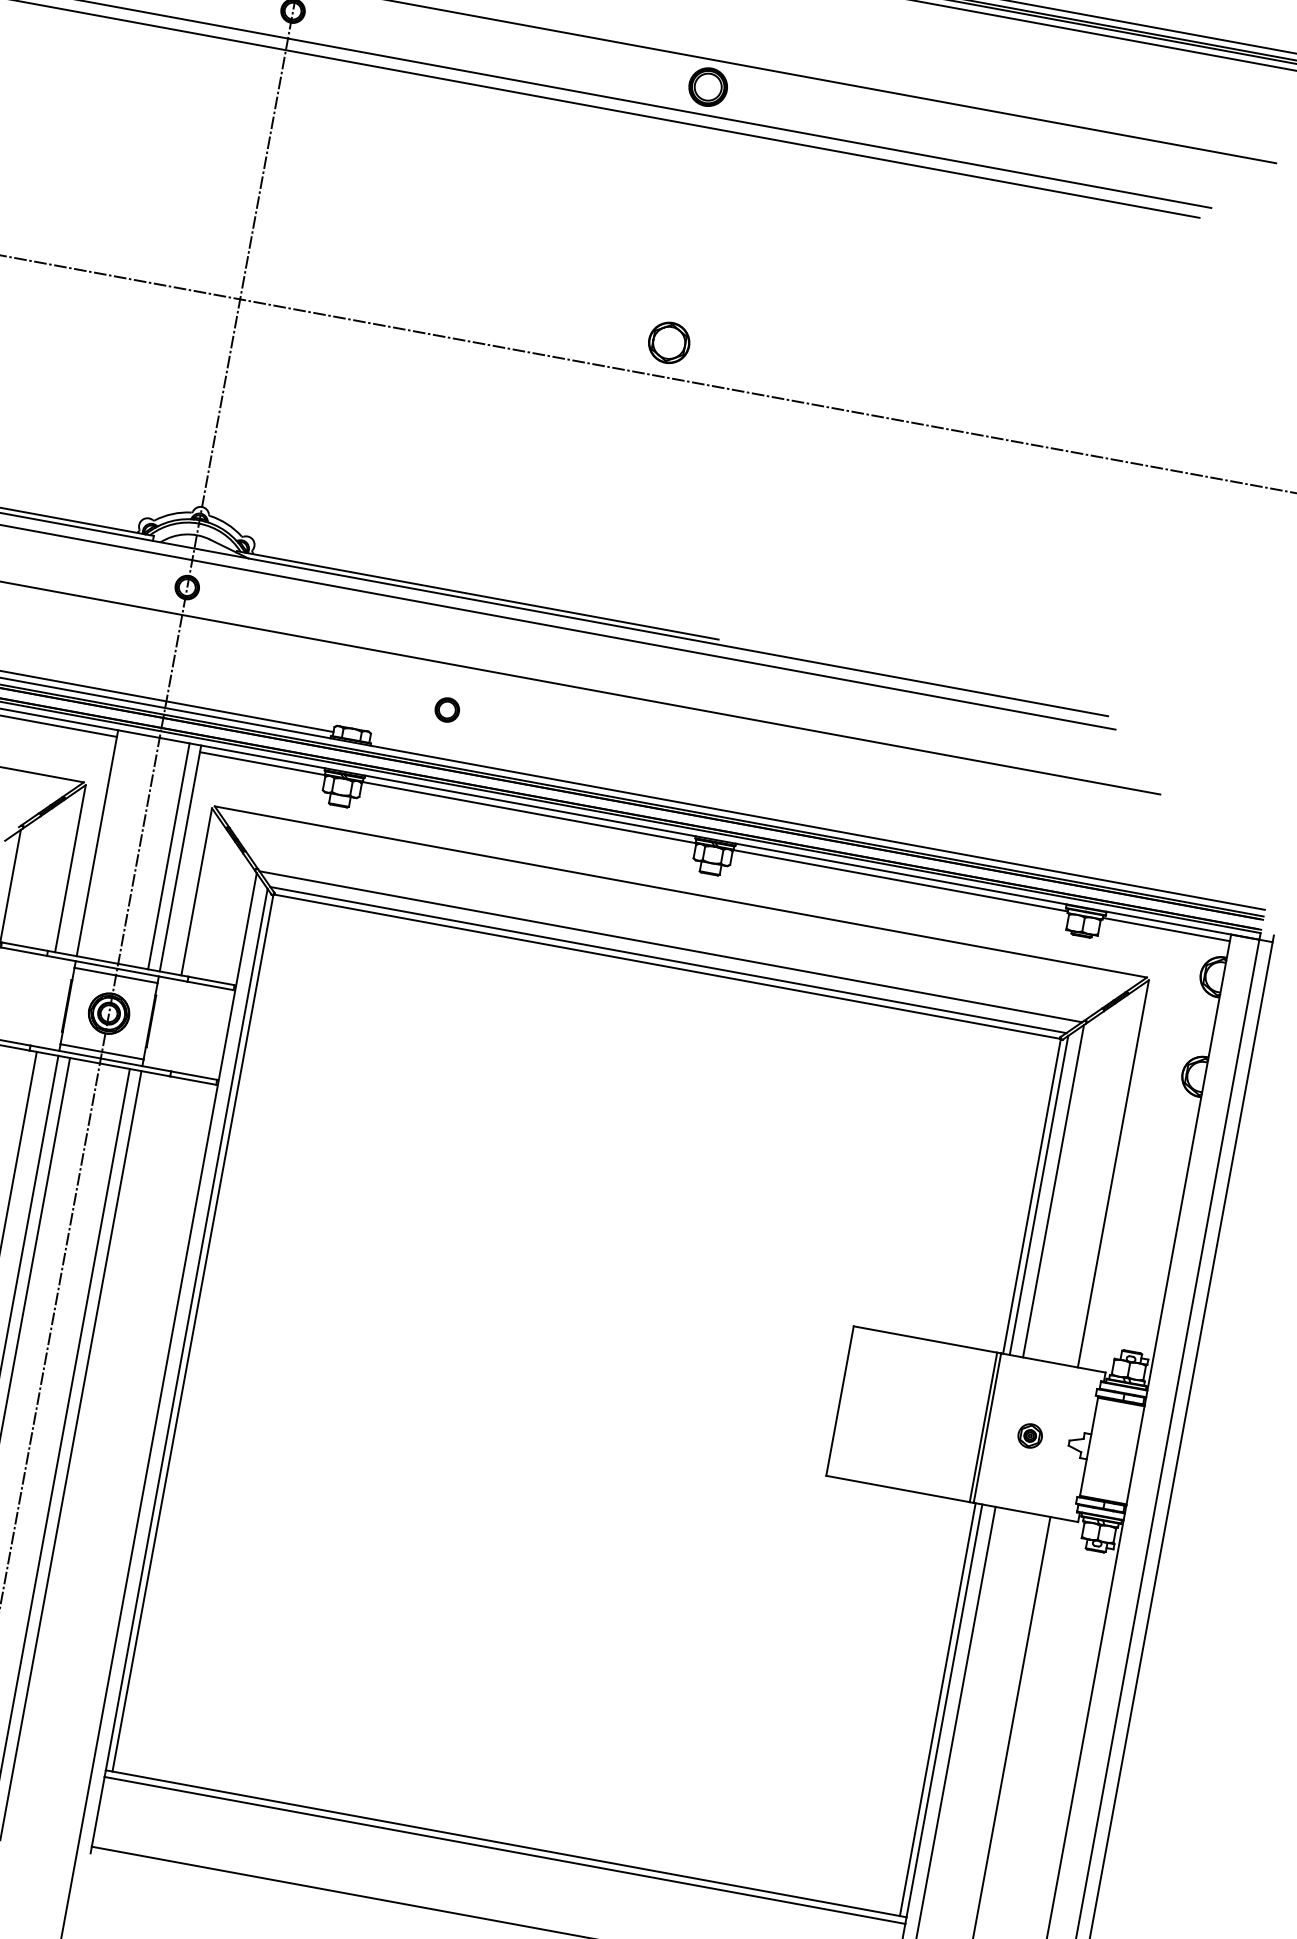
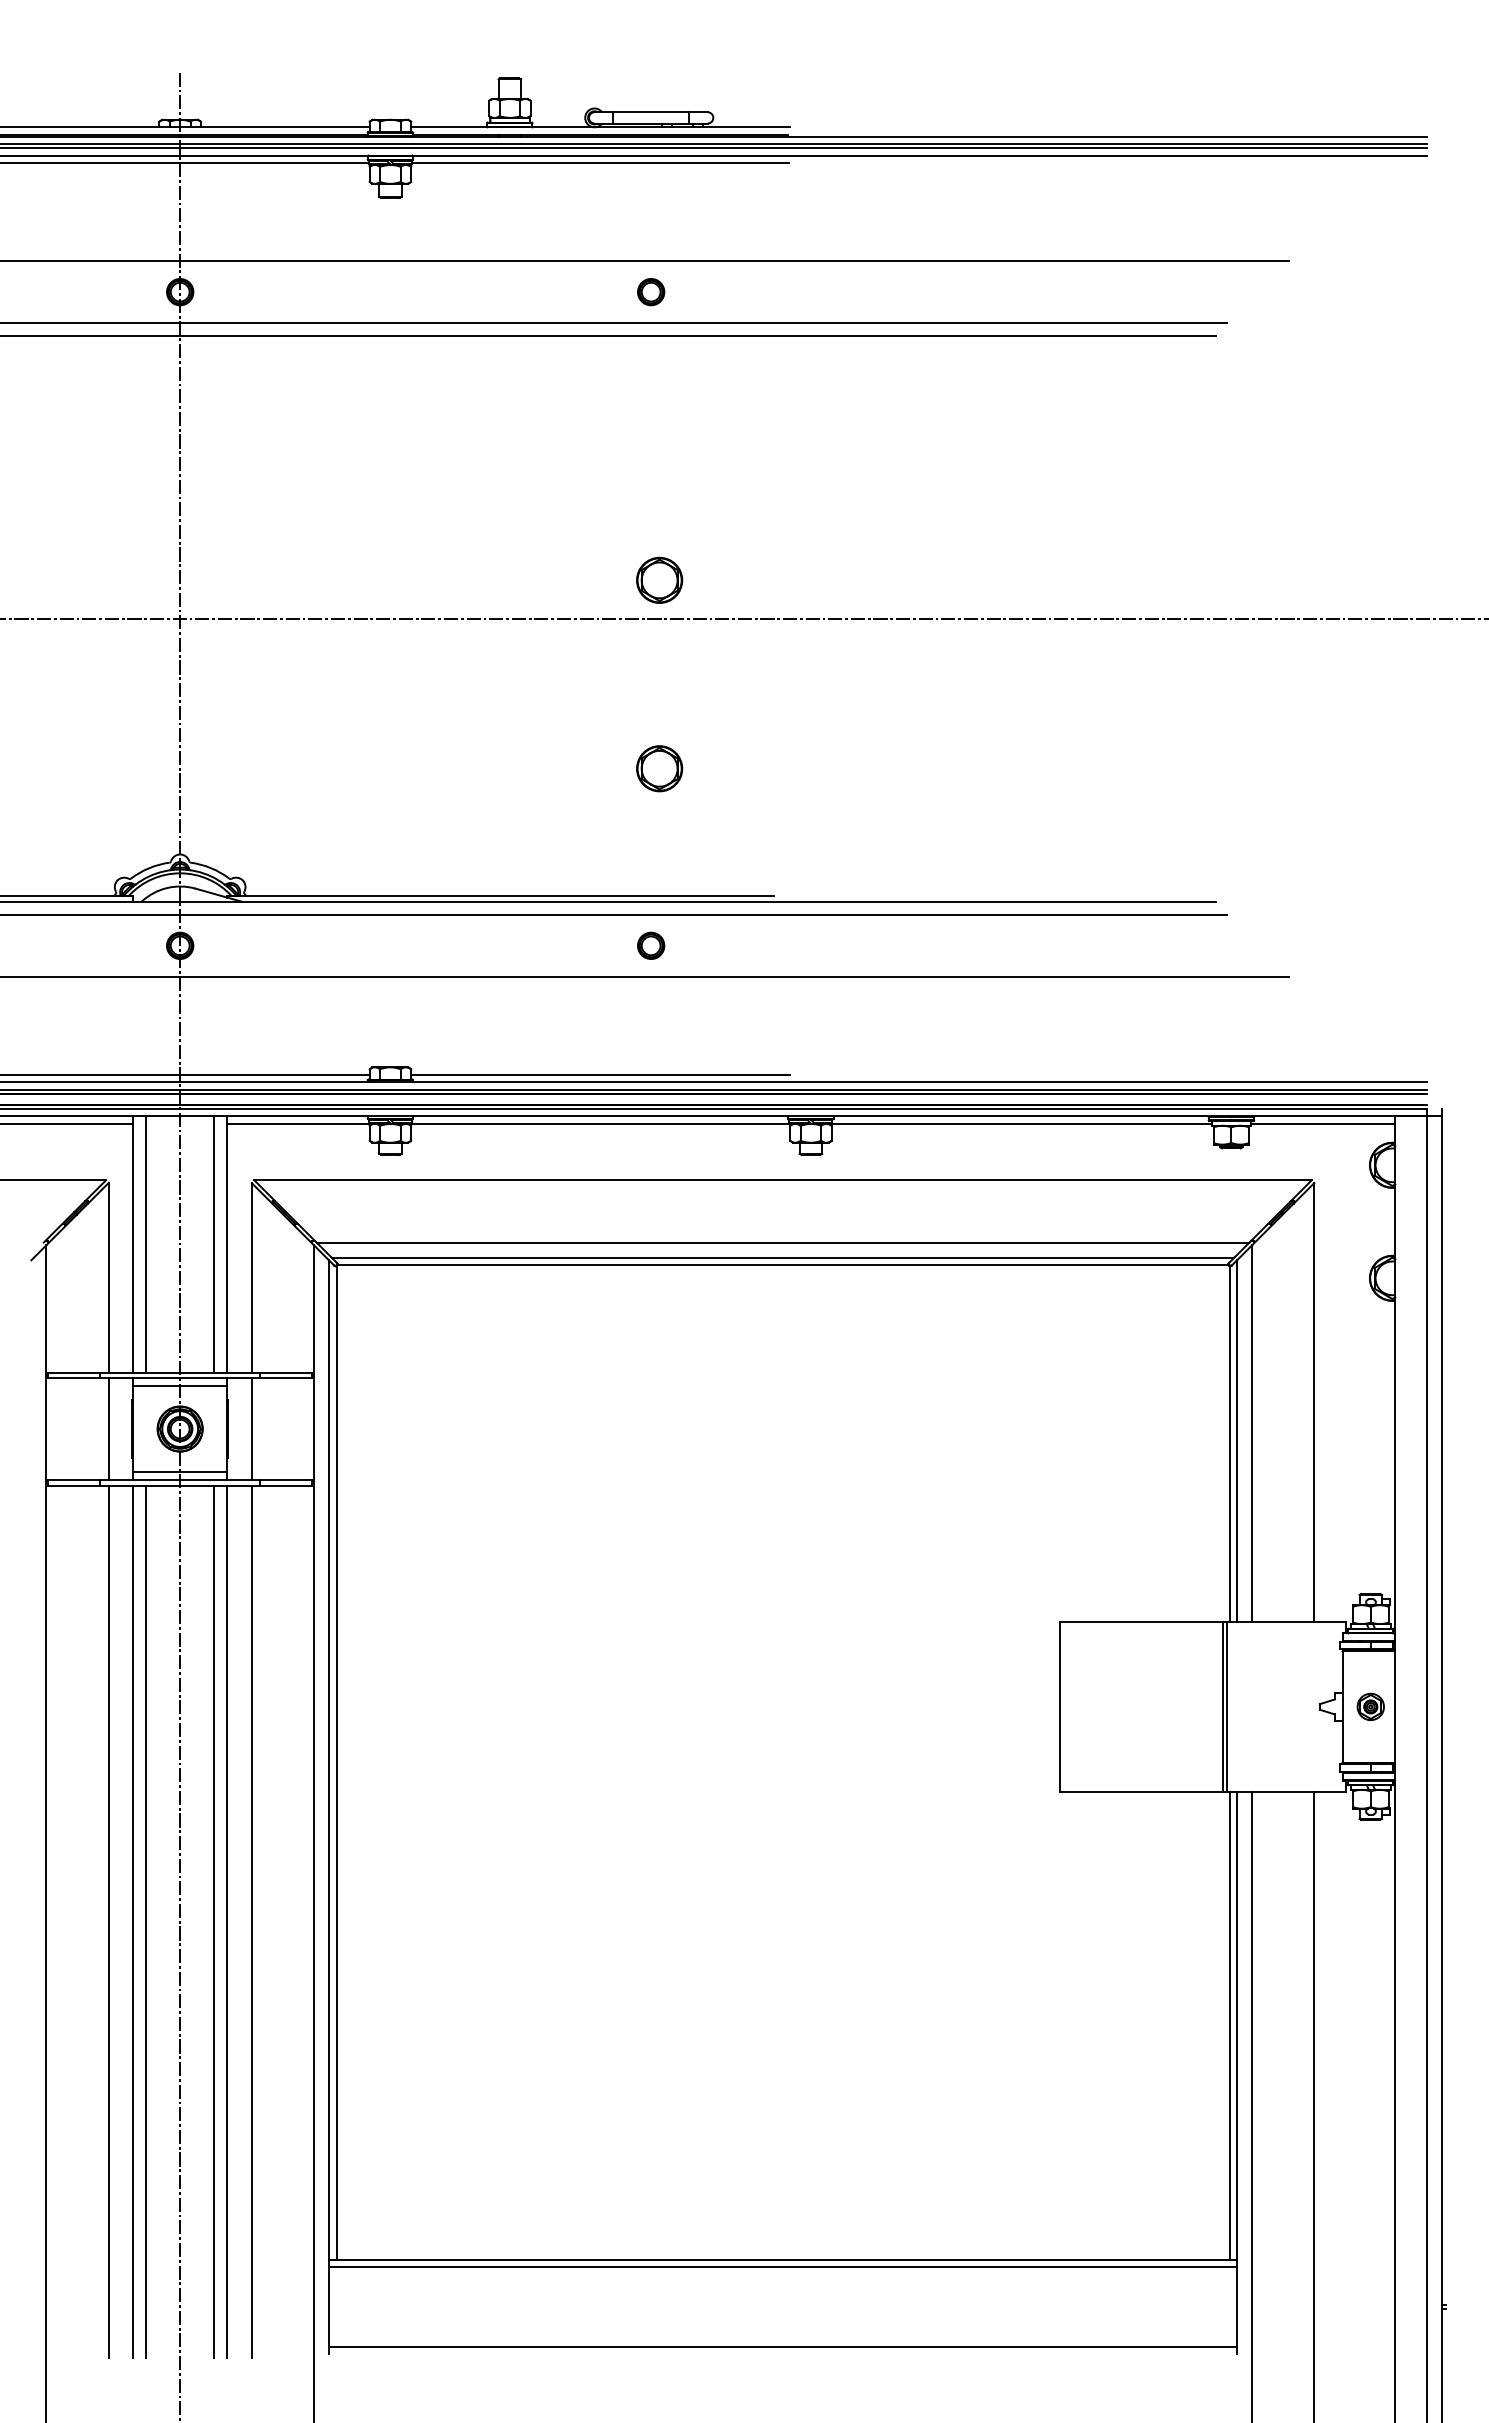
part: (708, 87) -> (651, 292), size x0.62
part: (638, 508) -> (659, 768), added
part: (447, 709) -> (651, 945), moved
line: (537, 769) -> (600, 1074), added
line: (109, 845) -> (146, 1244), added
line: (45, 1001) -> (108, 1428), added
line: (172, 1024) -> (251, 1428), added
part: (1030, 1435) -> (1370, 1706), moved
line: (92, 1459) -> (251, 1921), added

